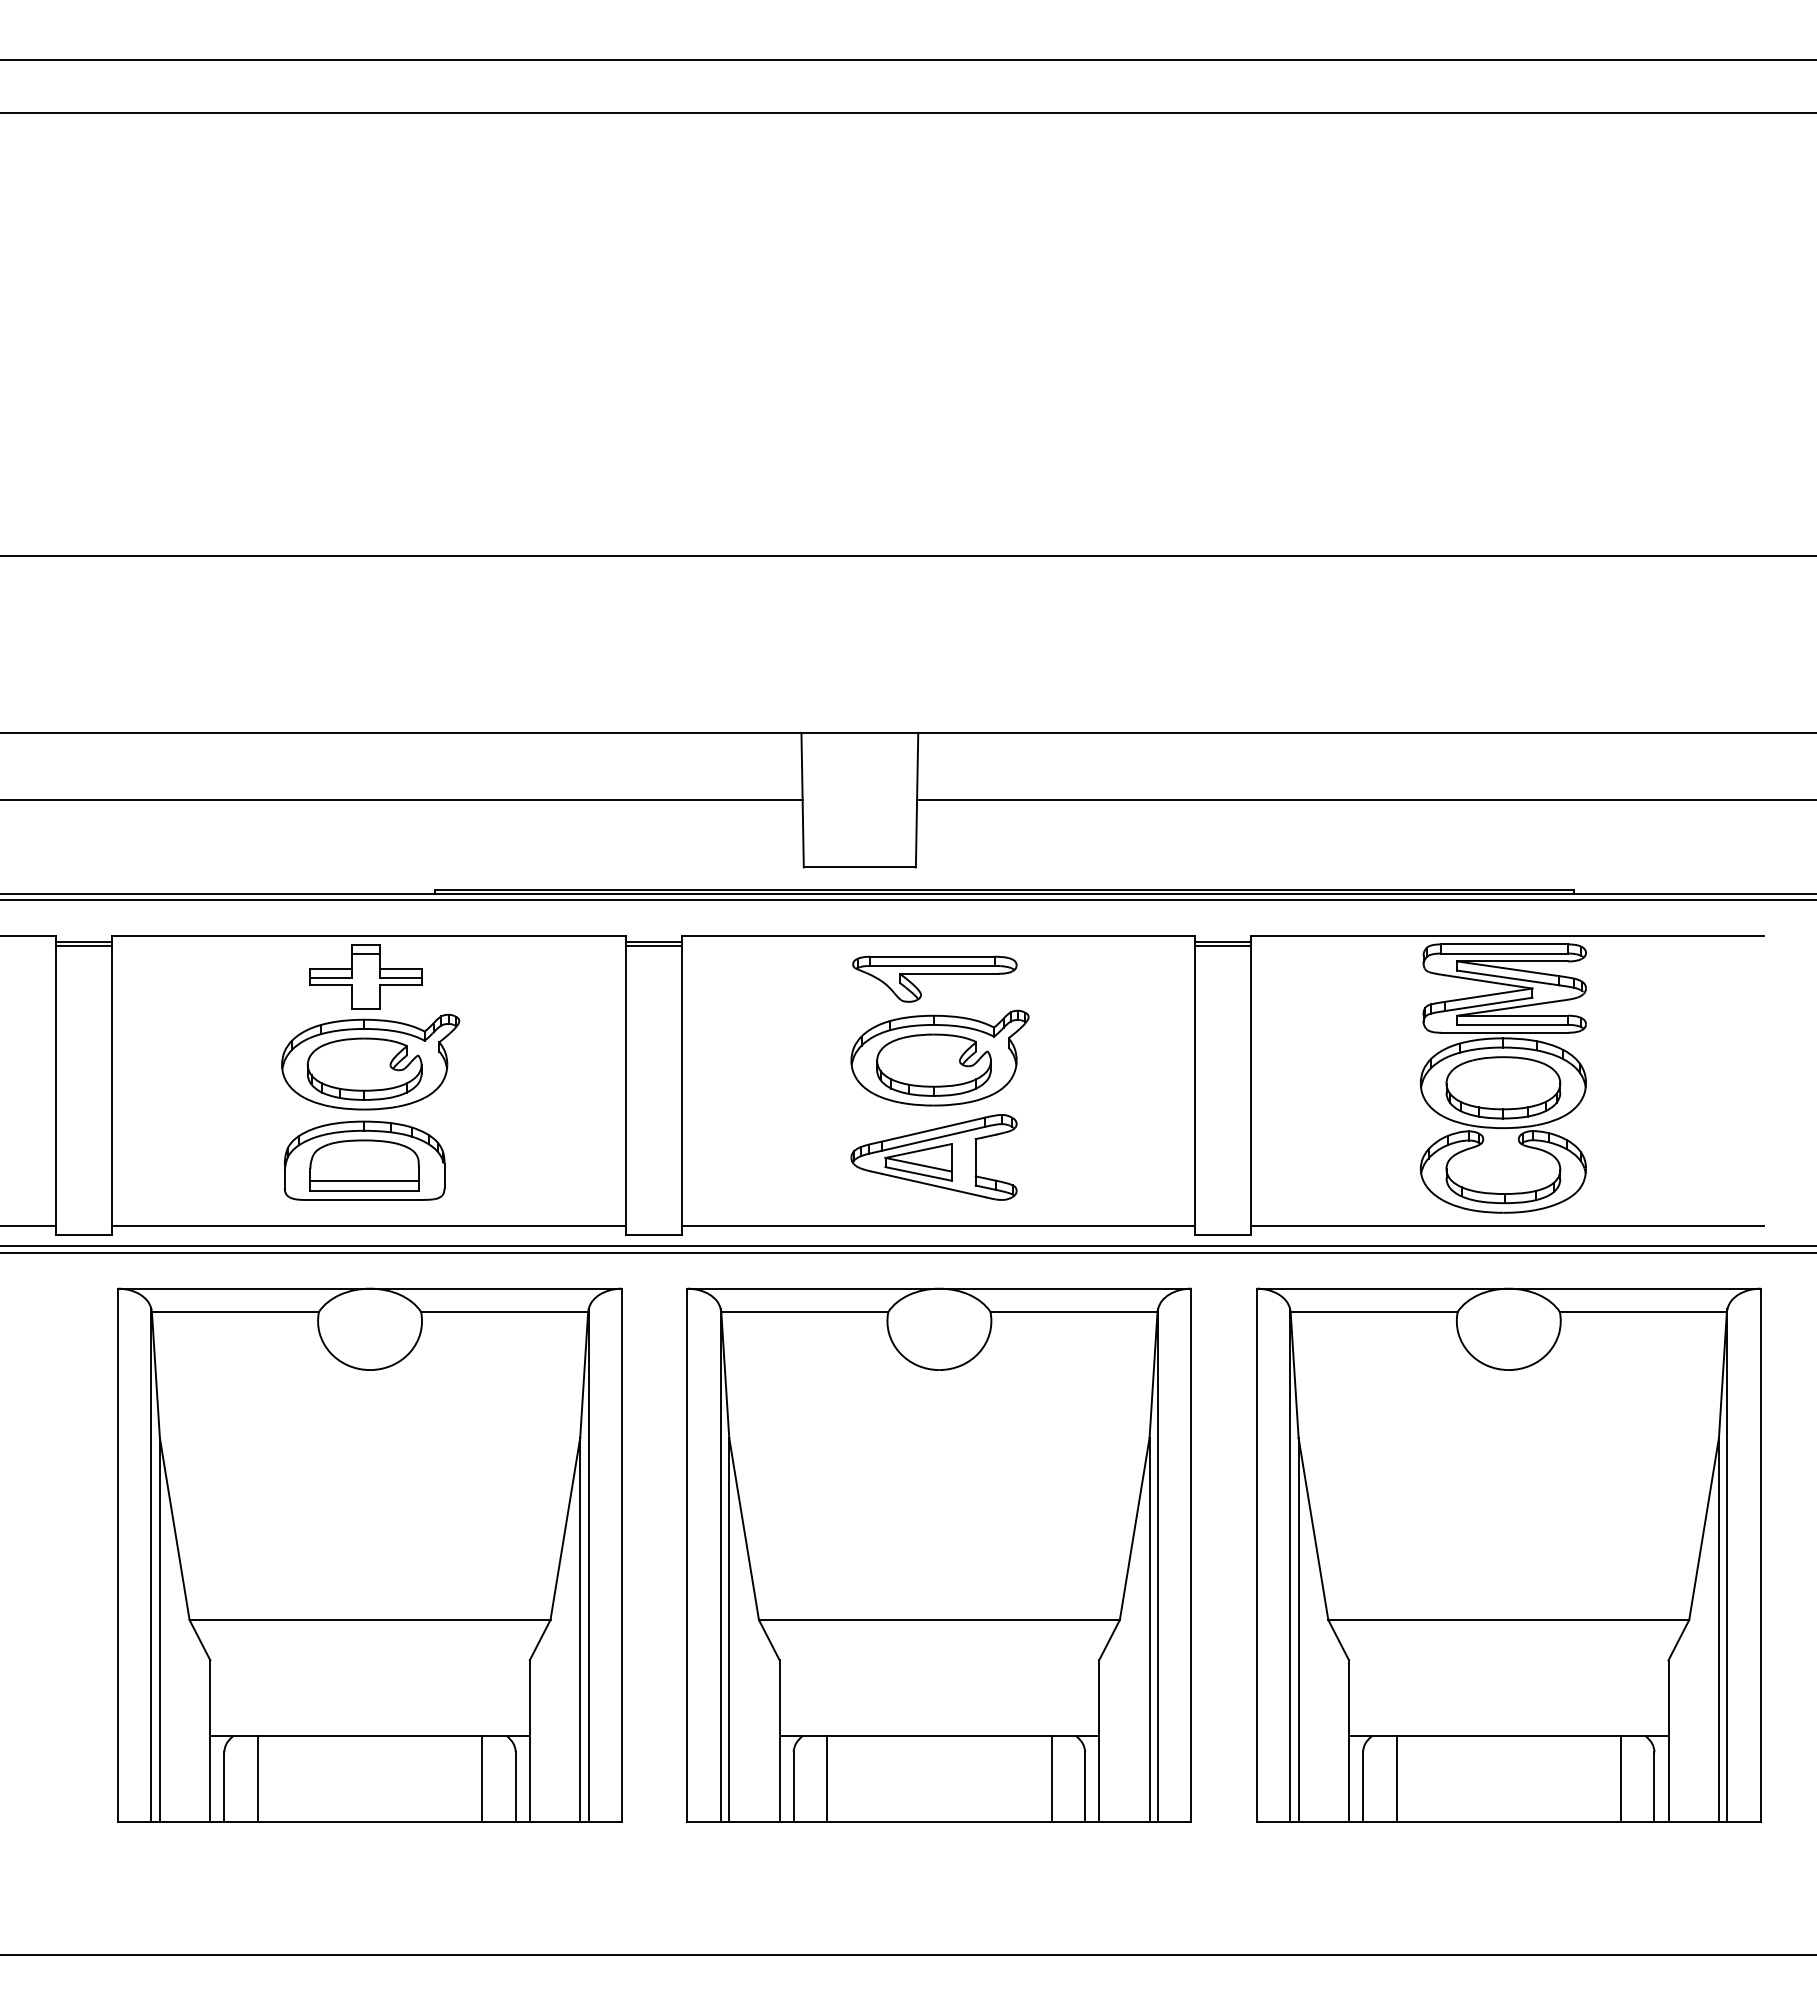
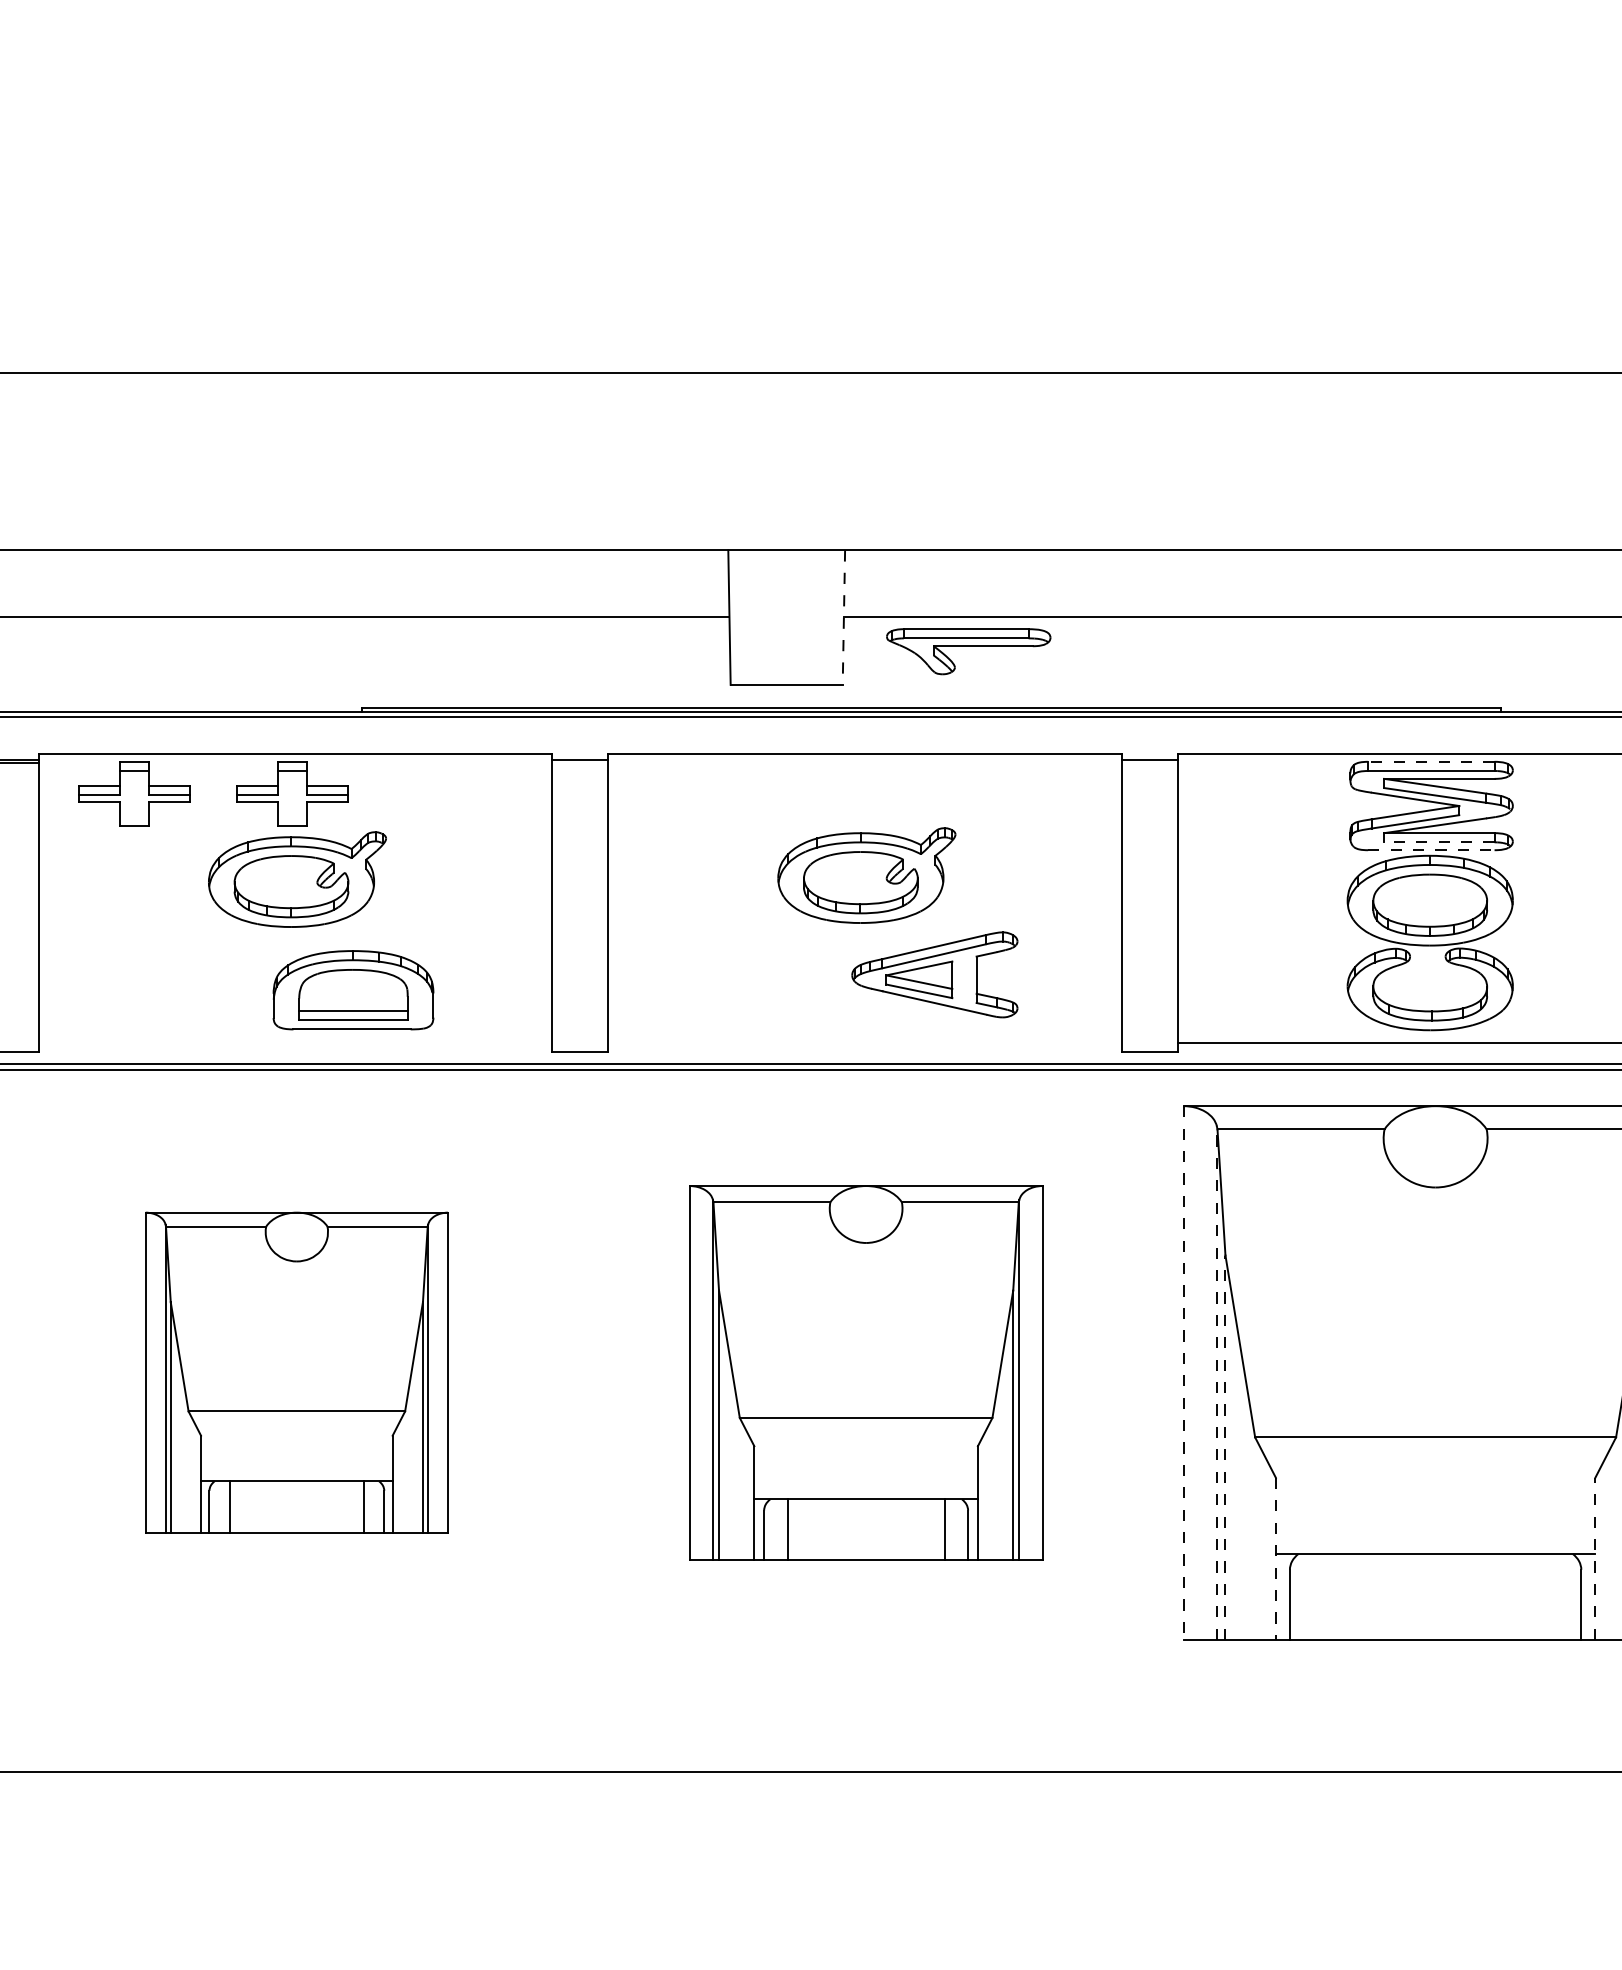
line: (917, 800) -> (844, 617), solid -> dashed
line: (1504, 944) -> (1431, 761), solid -> dashed
line: (653, 945) -> (580, 762), removed
line: (1222, 945) -> (1149, 762), removed
part: (207, 976) -> (134, 793), added
part: (934, 978) -> (968, 650), moved
line: (1512, 1024) -> (1439, 841), solid -> dashed
line: (1505, 1032) -> (1432, 849), solid -> dashed
part: (933, 1157) -> (934, 974), moved
part: (364, 1160) -> (353, 989), moved
line: (368, 1225) -> (295, 1042), removed
line: (937, 1225) -> (864, 1042), removed
part: (369, 1554) -> (296, 1371), size x0.6
part: (938, 1554) -> (865, 1371), size x0.7
line: (1256, 1555) -> (1183, 1372), solid -> dashed
line: (1290, 1565) -> (1217, 1382), solid -> dashed
line: (1298, 1629) -> (1225, 1446), solid -> dashed
line: (1349, 1741) -> (1276, 1558), solid -> dashed
line: (1668, 1741) -> (1595, 1558), solid -> dashed
line: (1396, 1779) -> (1323, 1596), removed
line: (1620, 1779) -> (1547, 1596), removed

